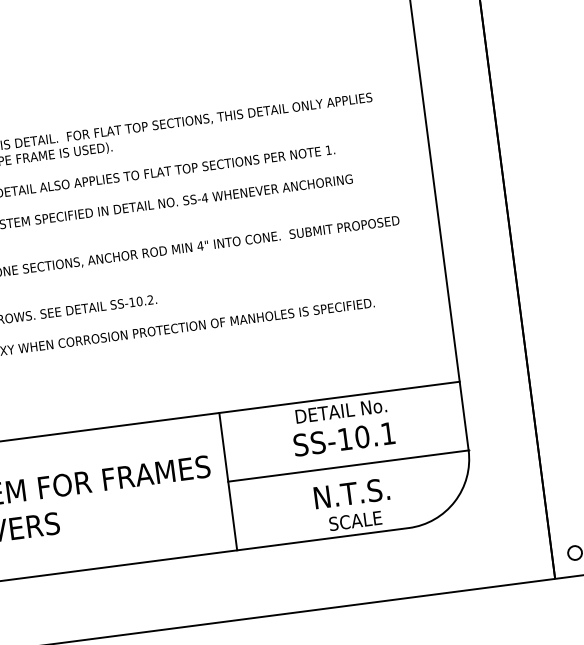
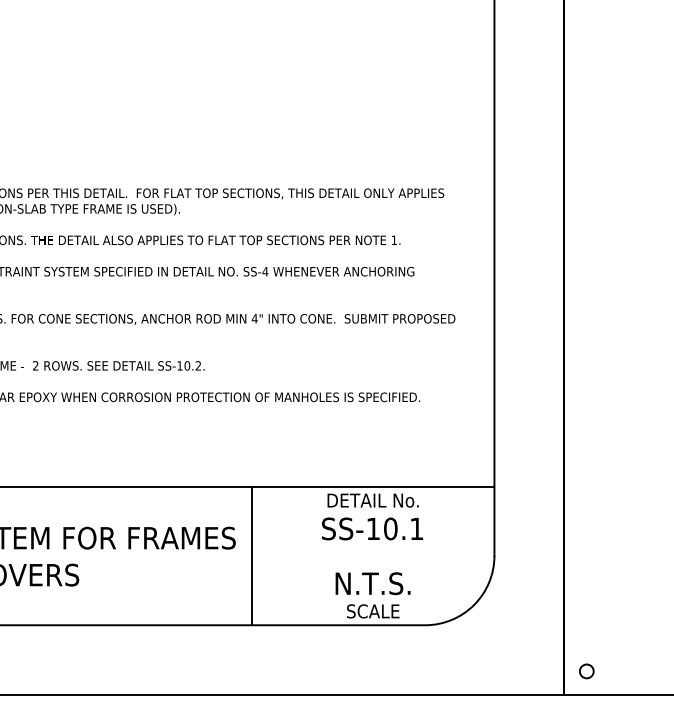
line: (348, 466) -> (373, 556), removed

